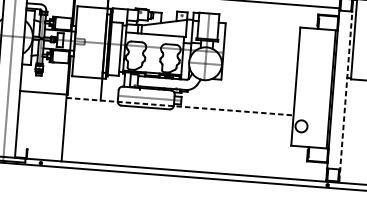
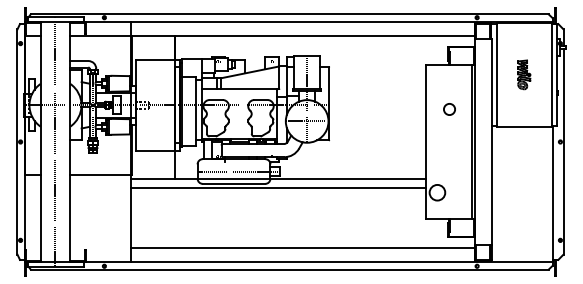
circle: (315, 63) -> (449, 109), added
line: (345, 95) -> (491, 148), dashed -> solid
line: (180, 106) -> (278, 179), dashed -> solid
line: (179, 113) -> (278, 188), added
line: (194, 160) -> (302, 247), added

